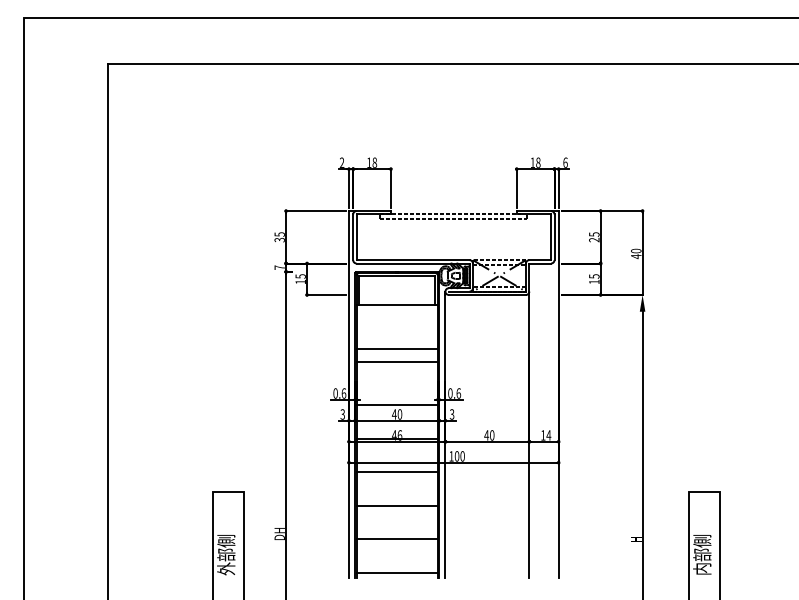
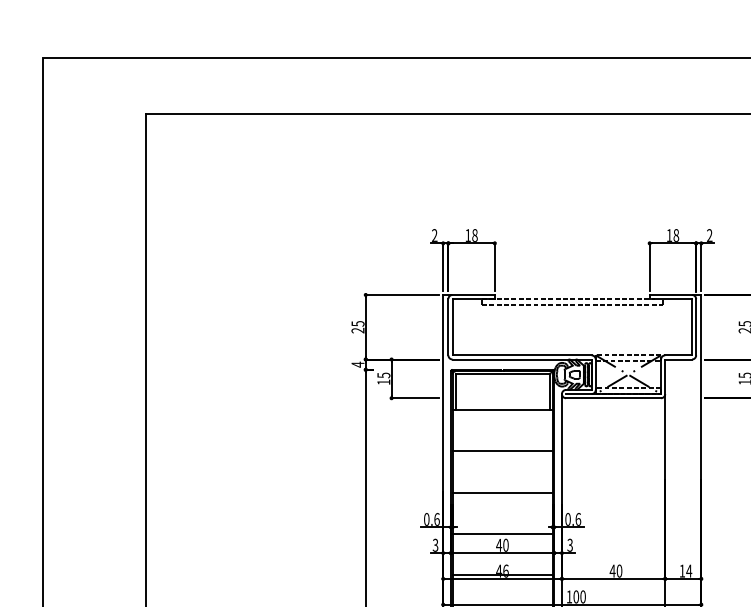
text: (565, 162) -> (709, 235), 6 -> 2
text: (279, 239) -> (357, 329), 35 -> 25
text: (279, 267) -> (357, 364), 7 -> 4
line: (396, 348) -> (501, 492), moved
line: (396, 362) -> (501, 451), moved

